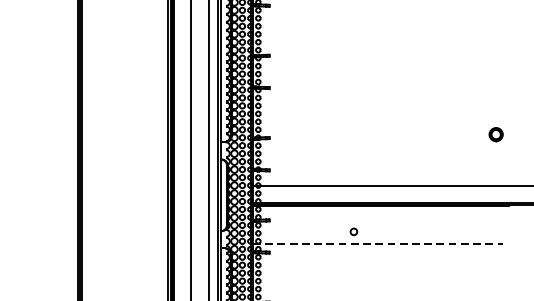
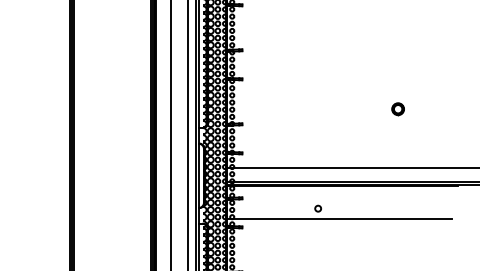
part: (495, 134) -> (397, 109), moved
line: (378, 243) -> (340, 219), dashed -> solid

